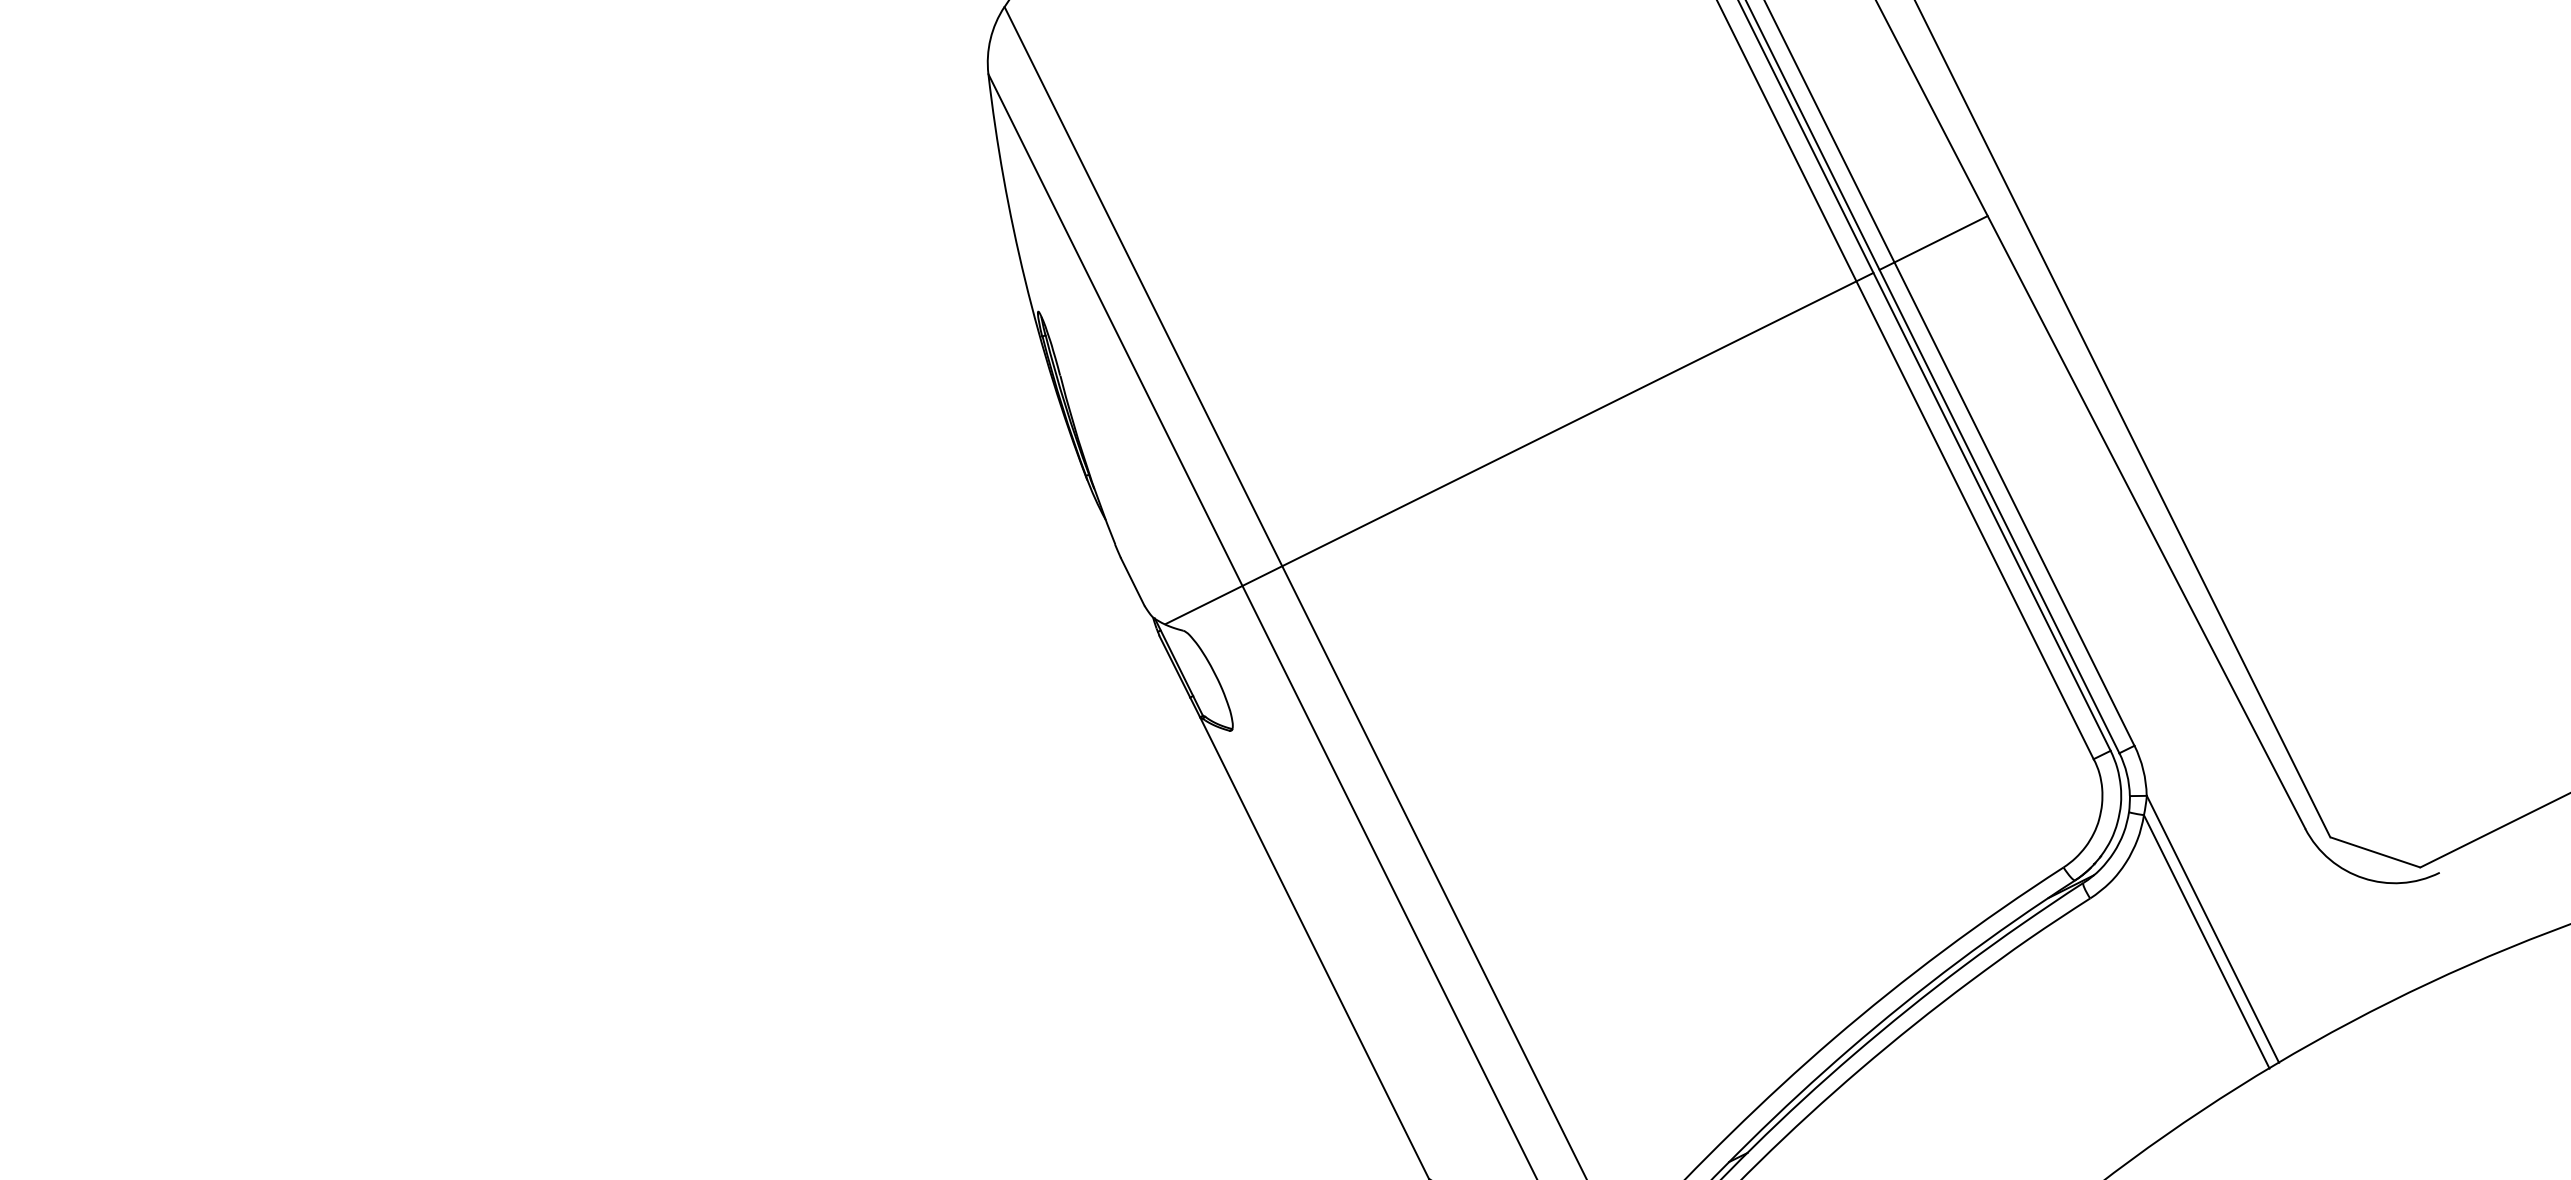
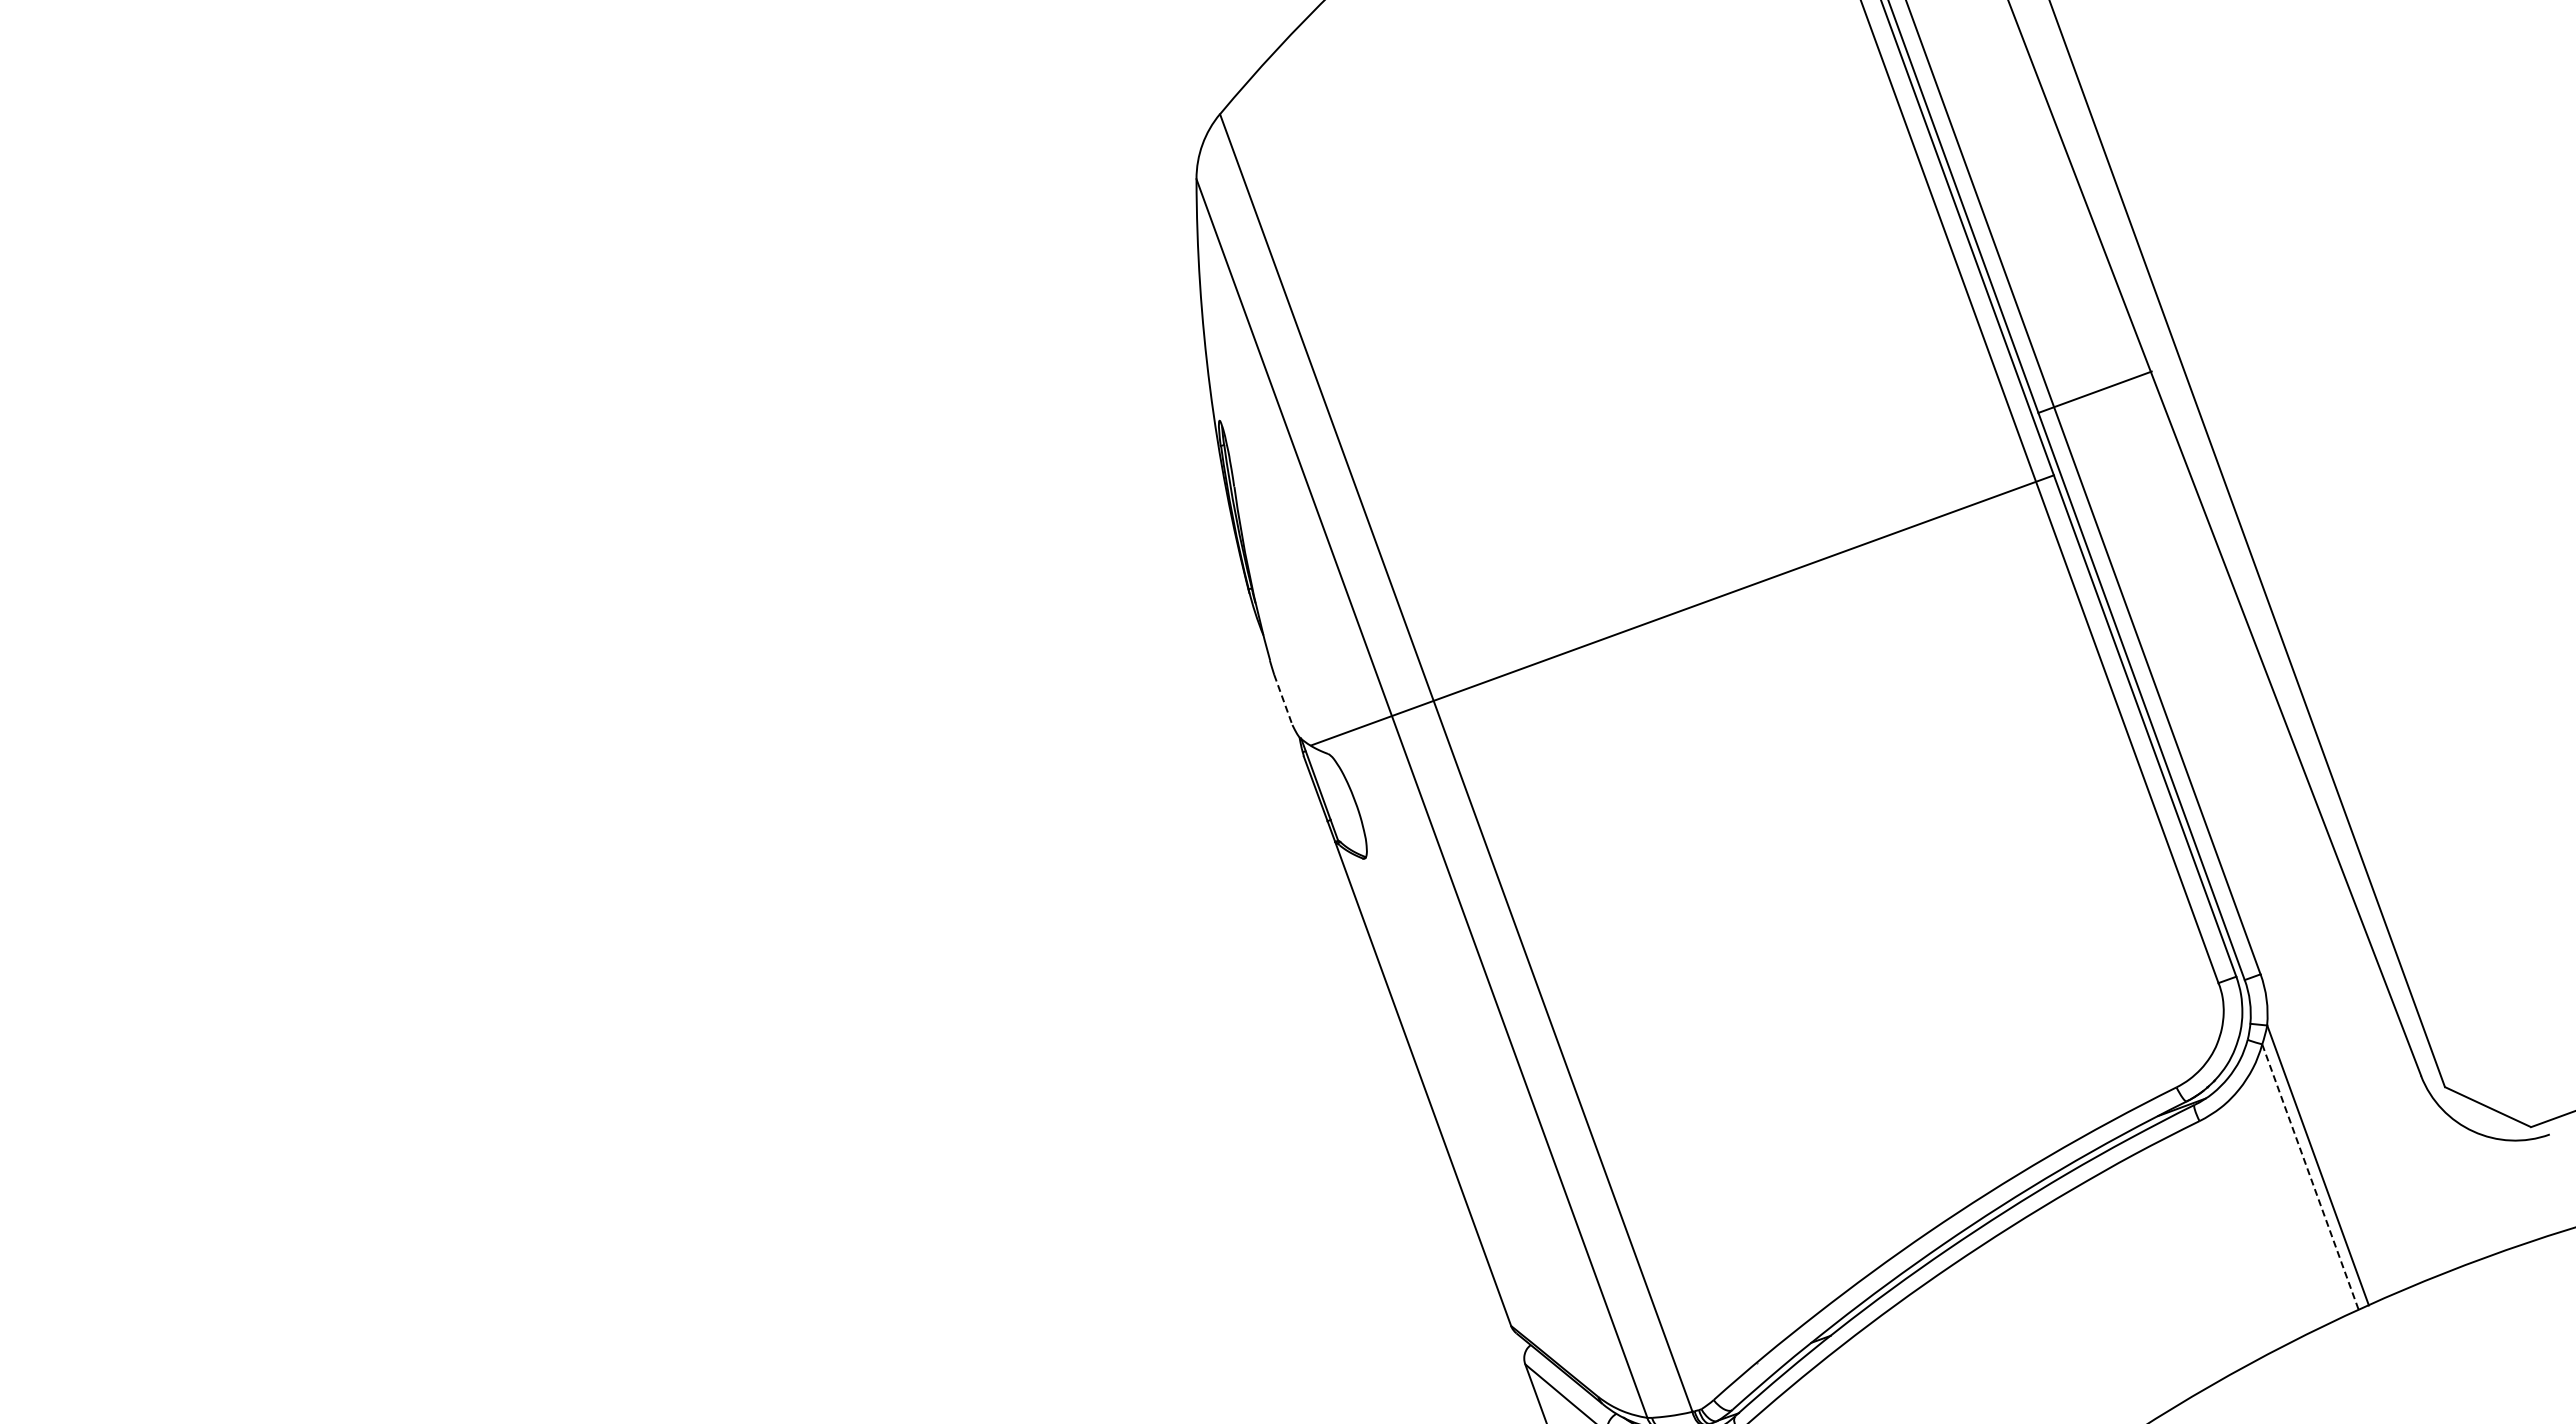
line: (1933, 242) -> (2094, 391), moved
line: (1132, 581) -> (1283, 699), solid -> dashed
line: (2206, 942) -> (2310, 1177), solid -> dashed

